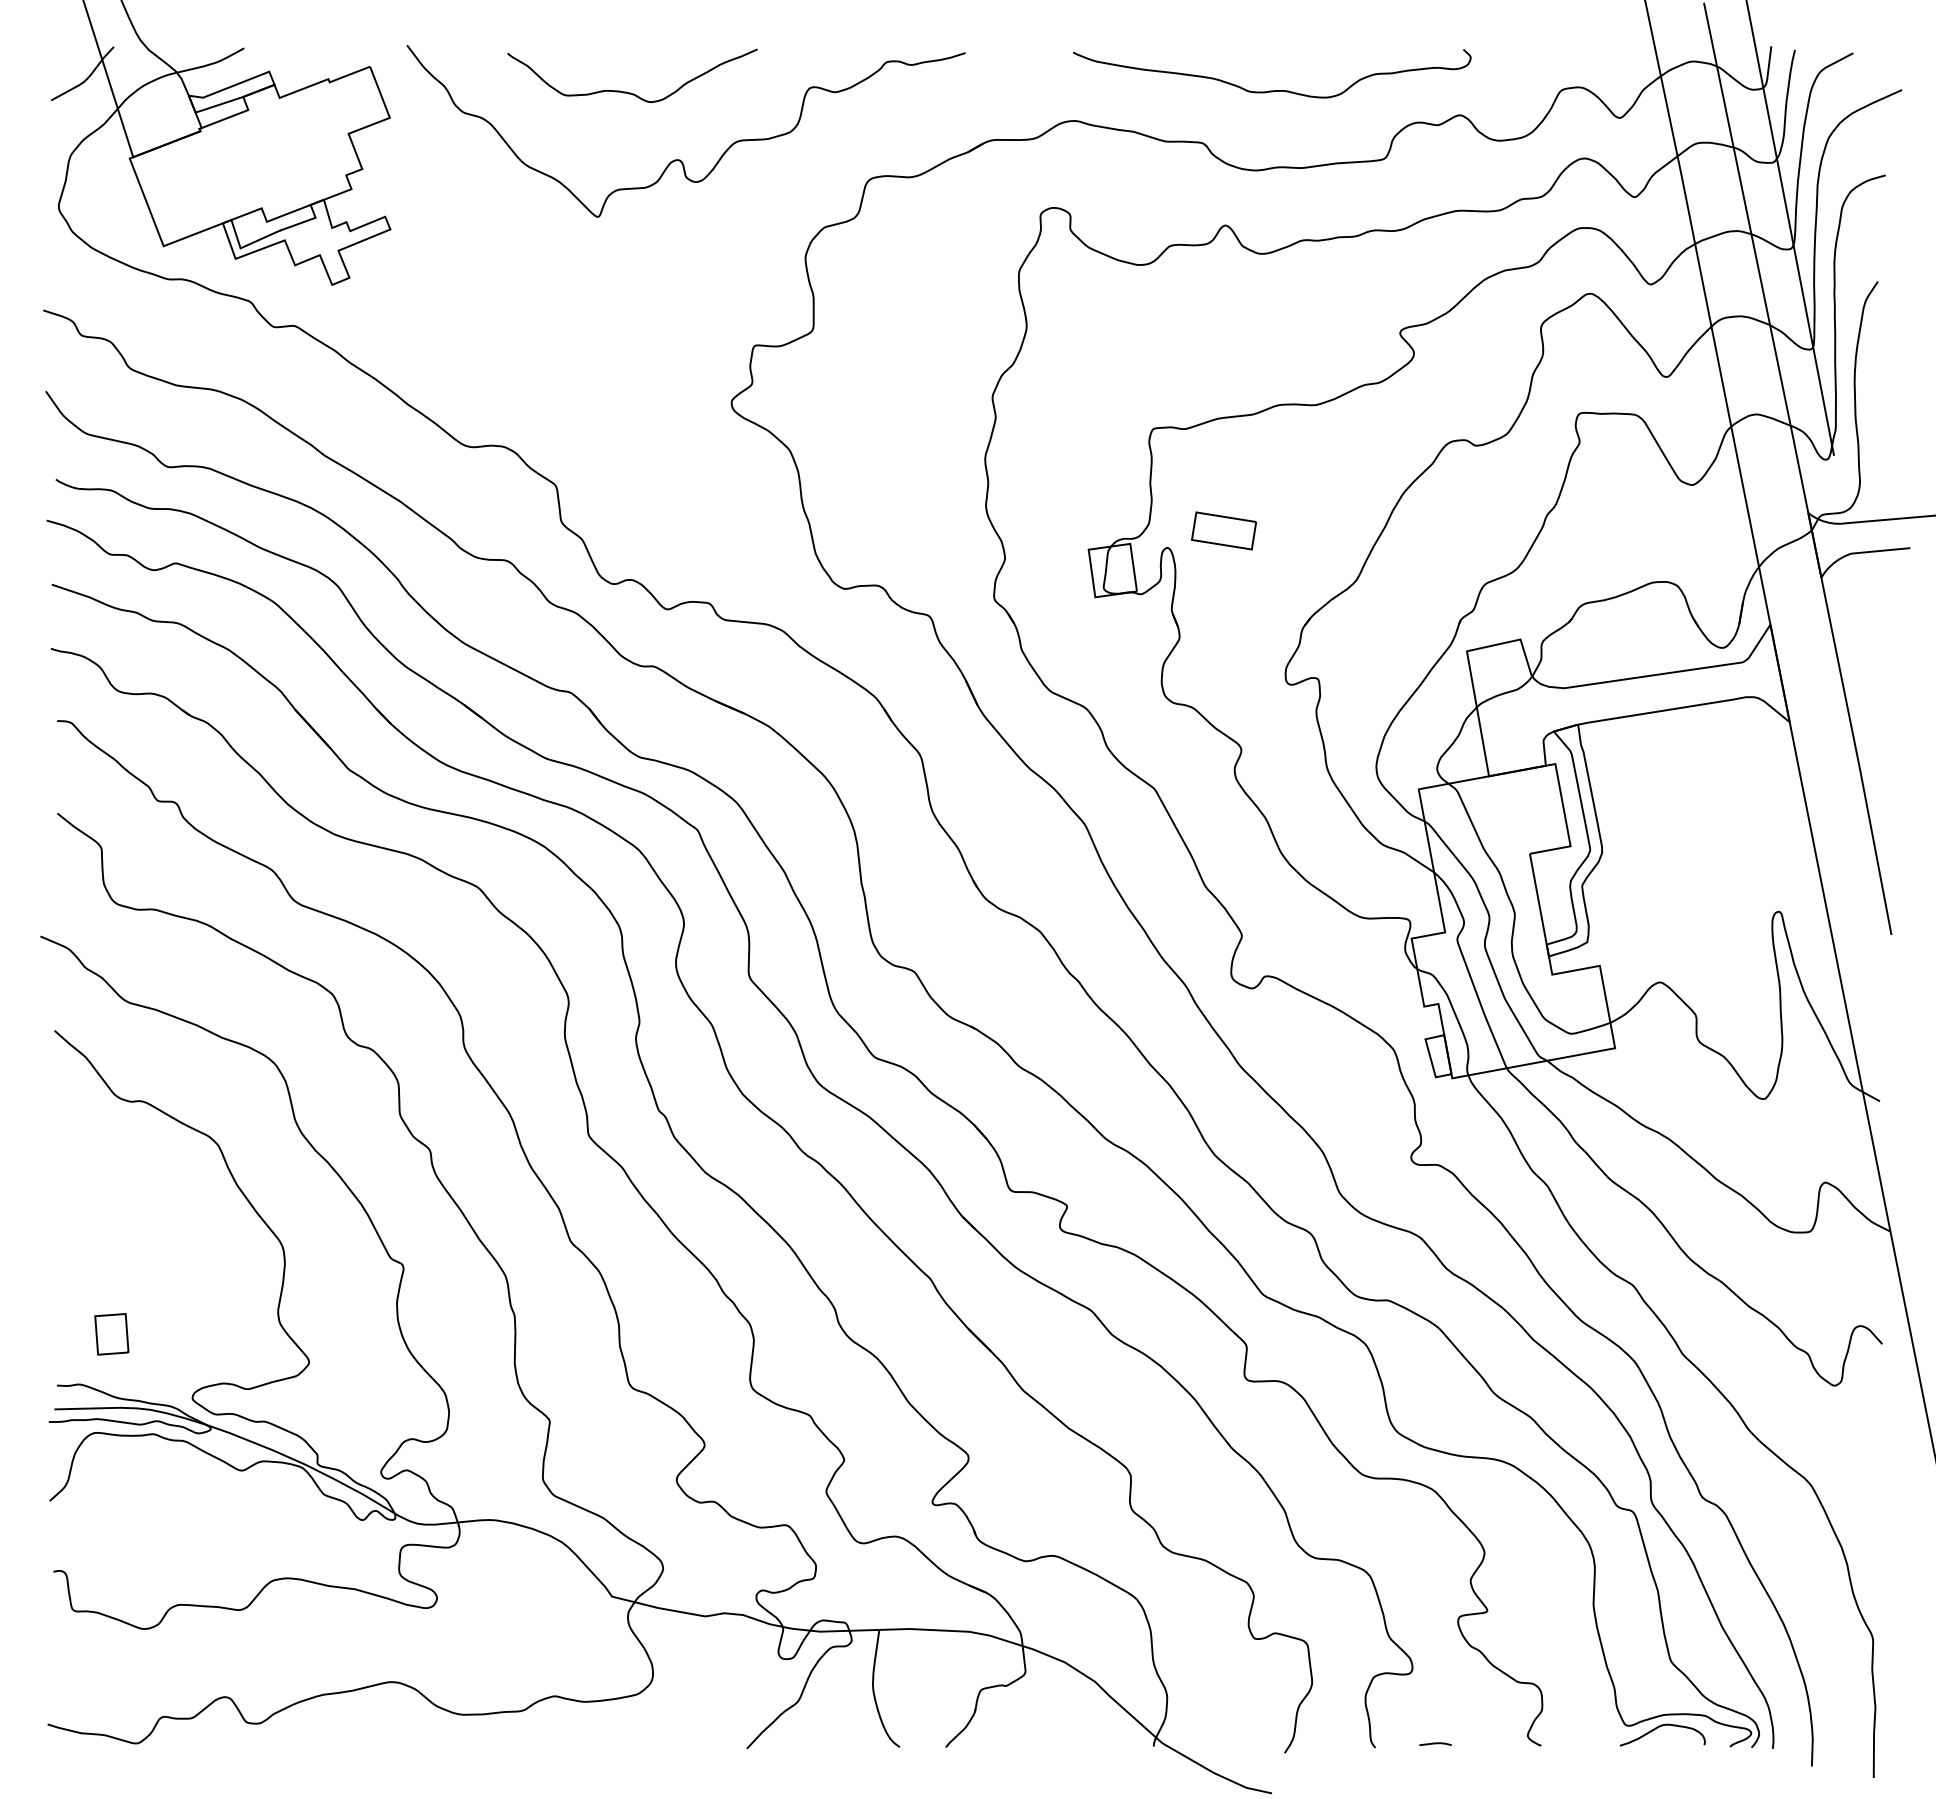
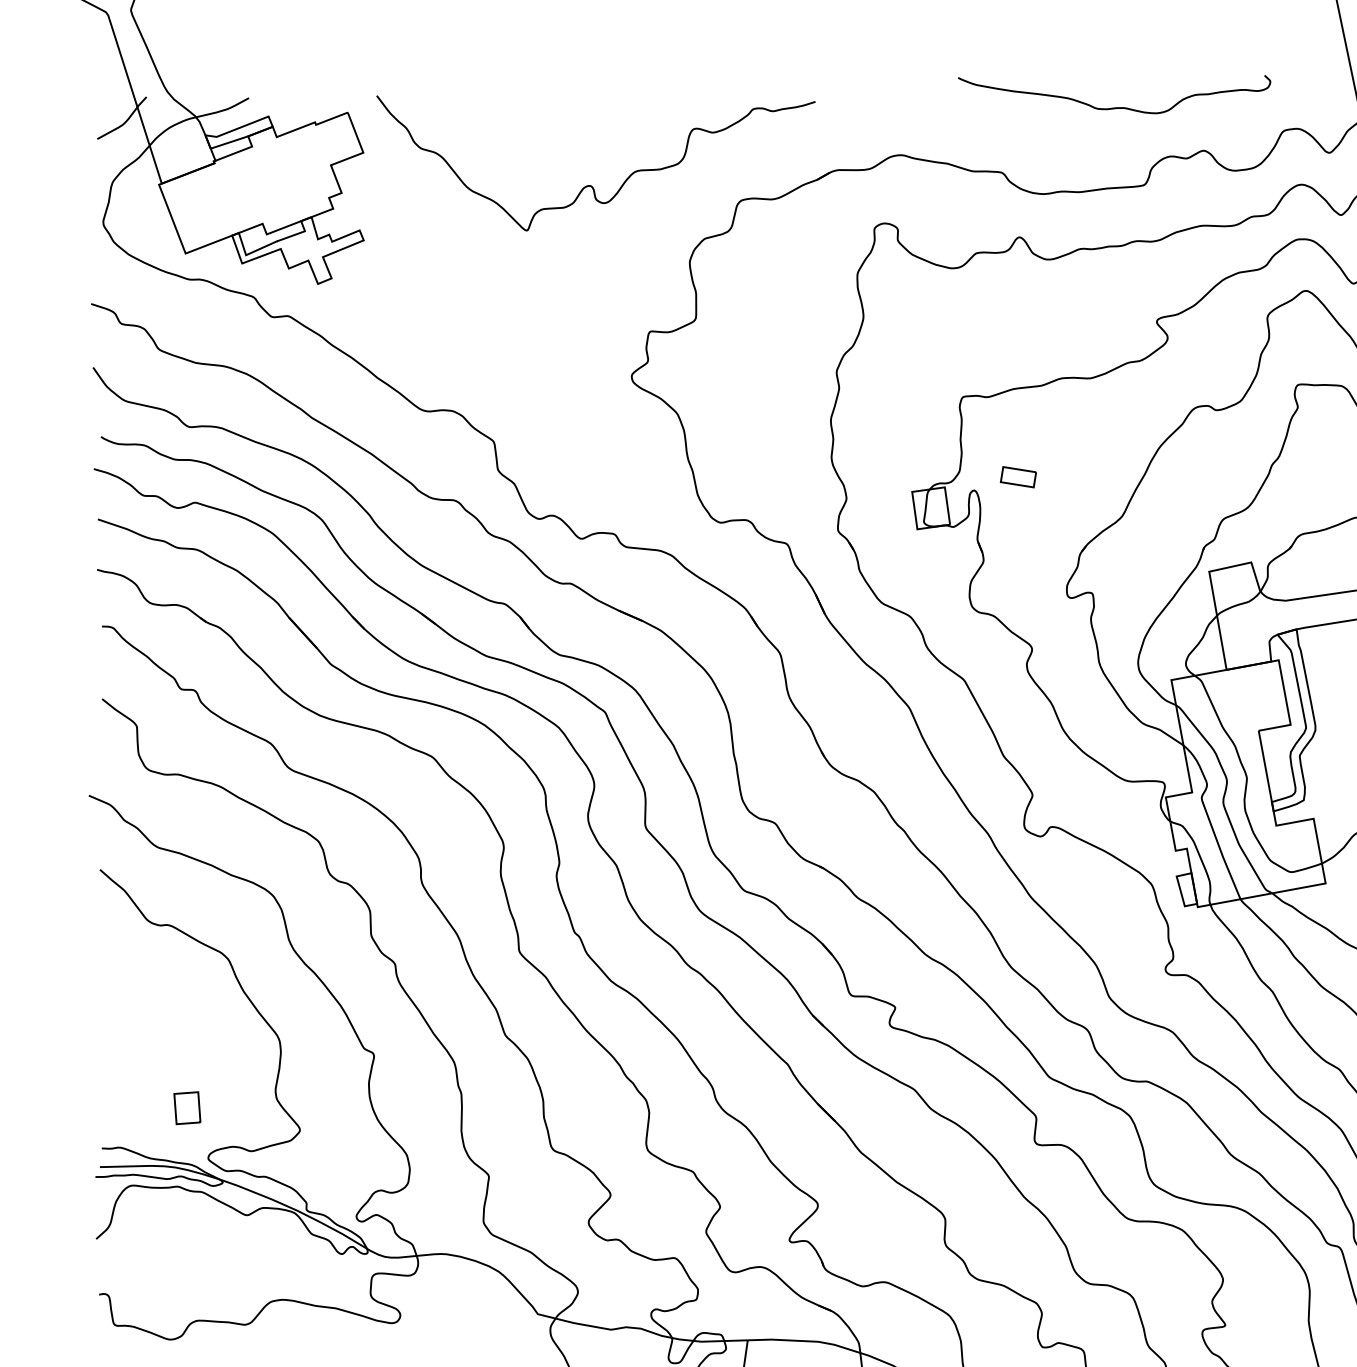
curve: (1272, 90) -> (1114, 107), moved
curve: (626, 91) -> (549, 132), removed
part: (1223, 530) -> (1018, 476), size x0.7
part: (111, 1334) -> (187, 1108), moved

